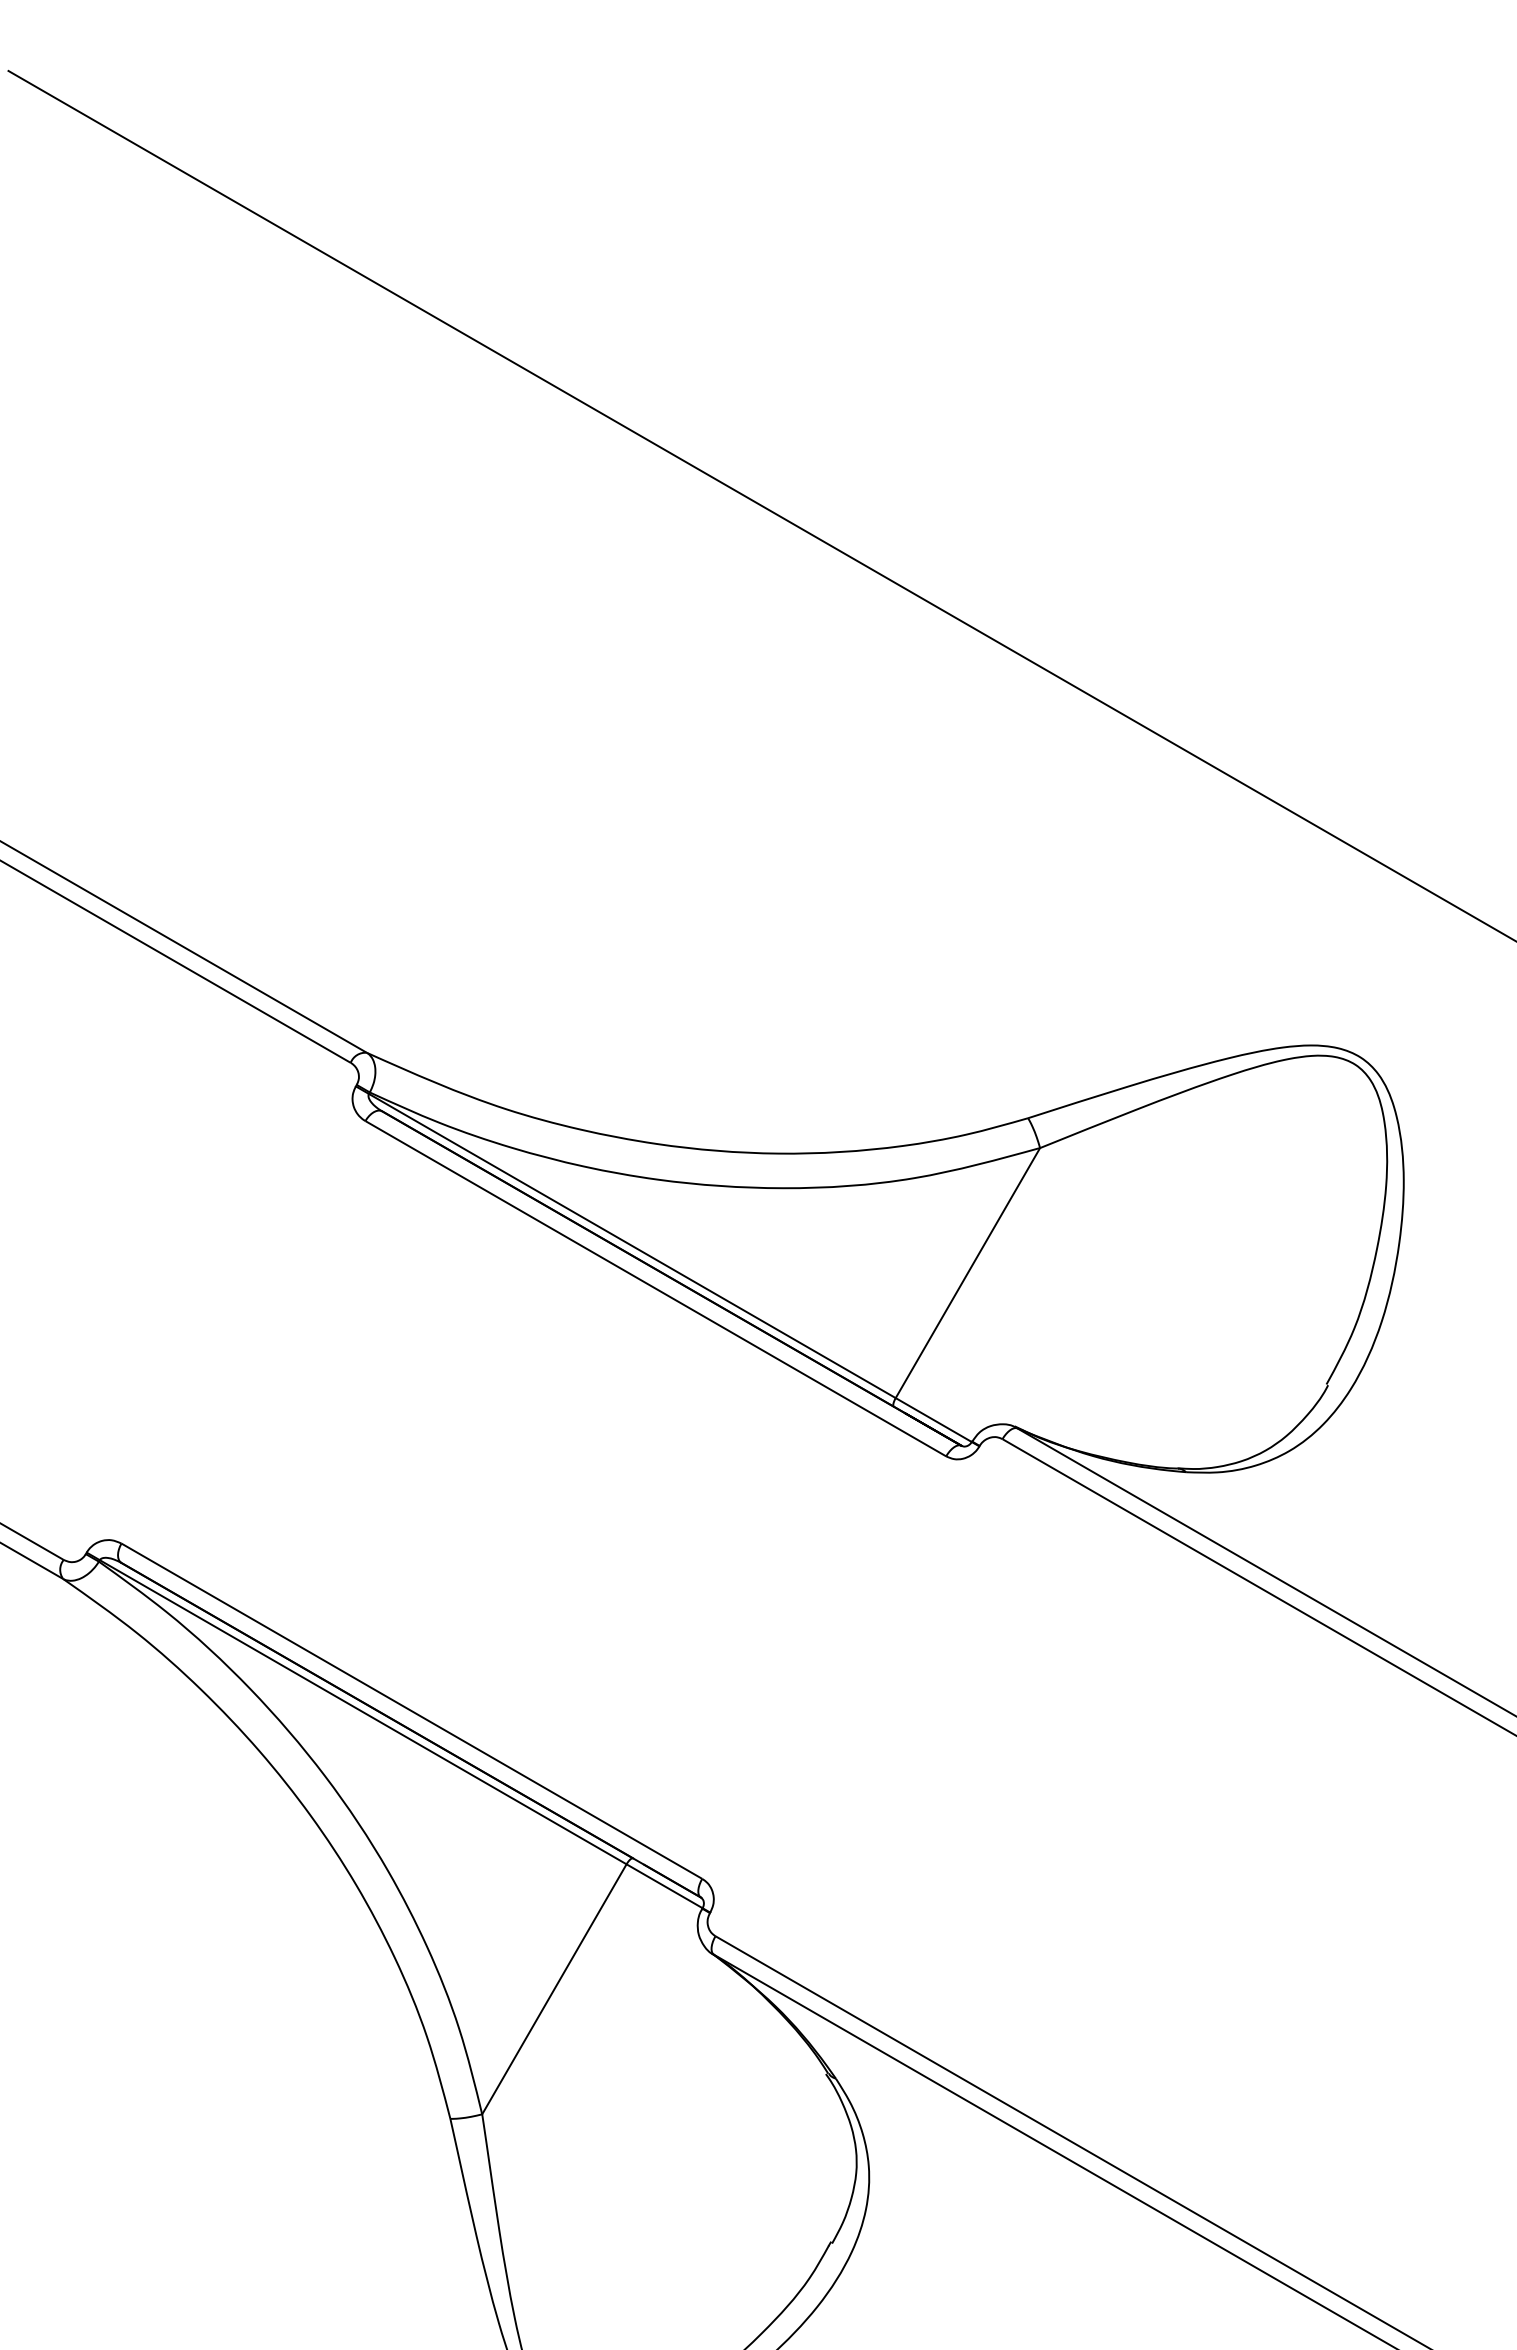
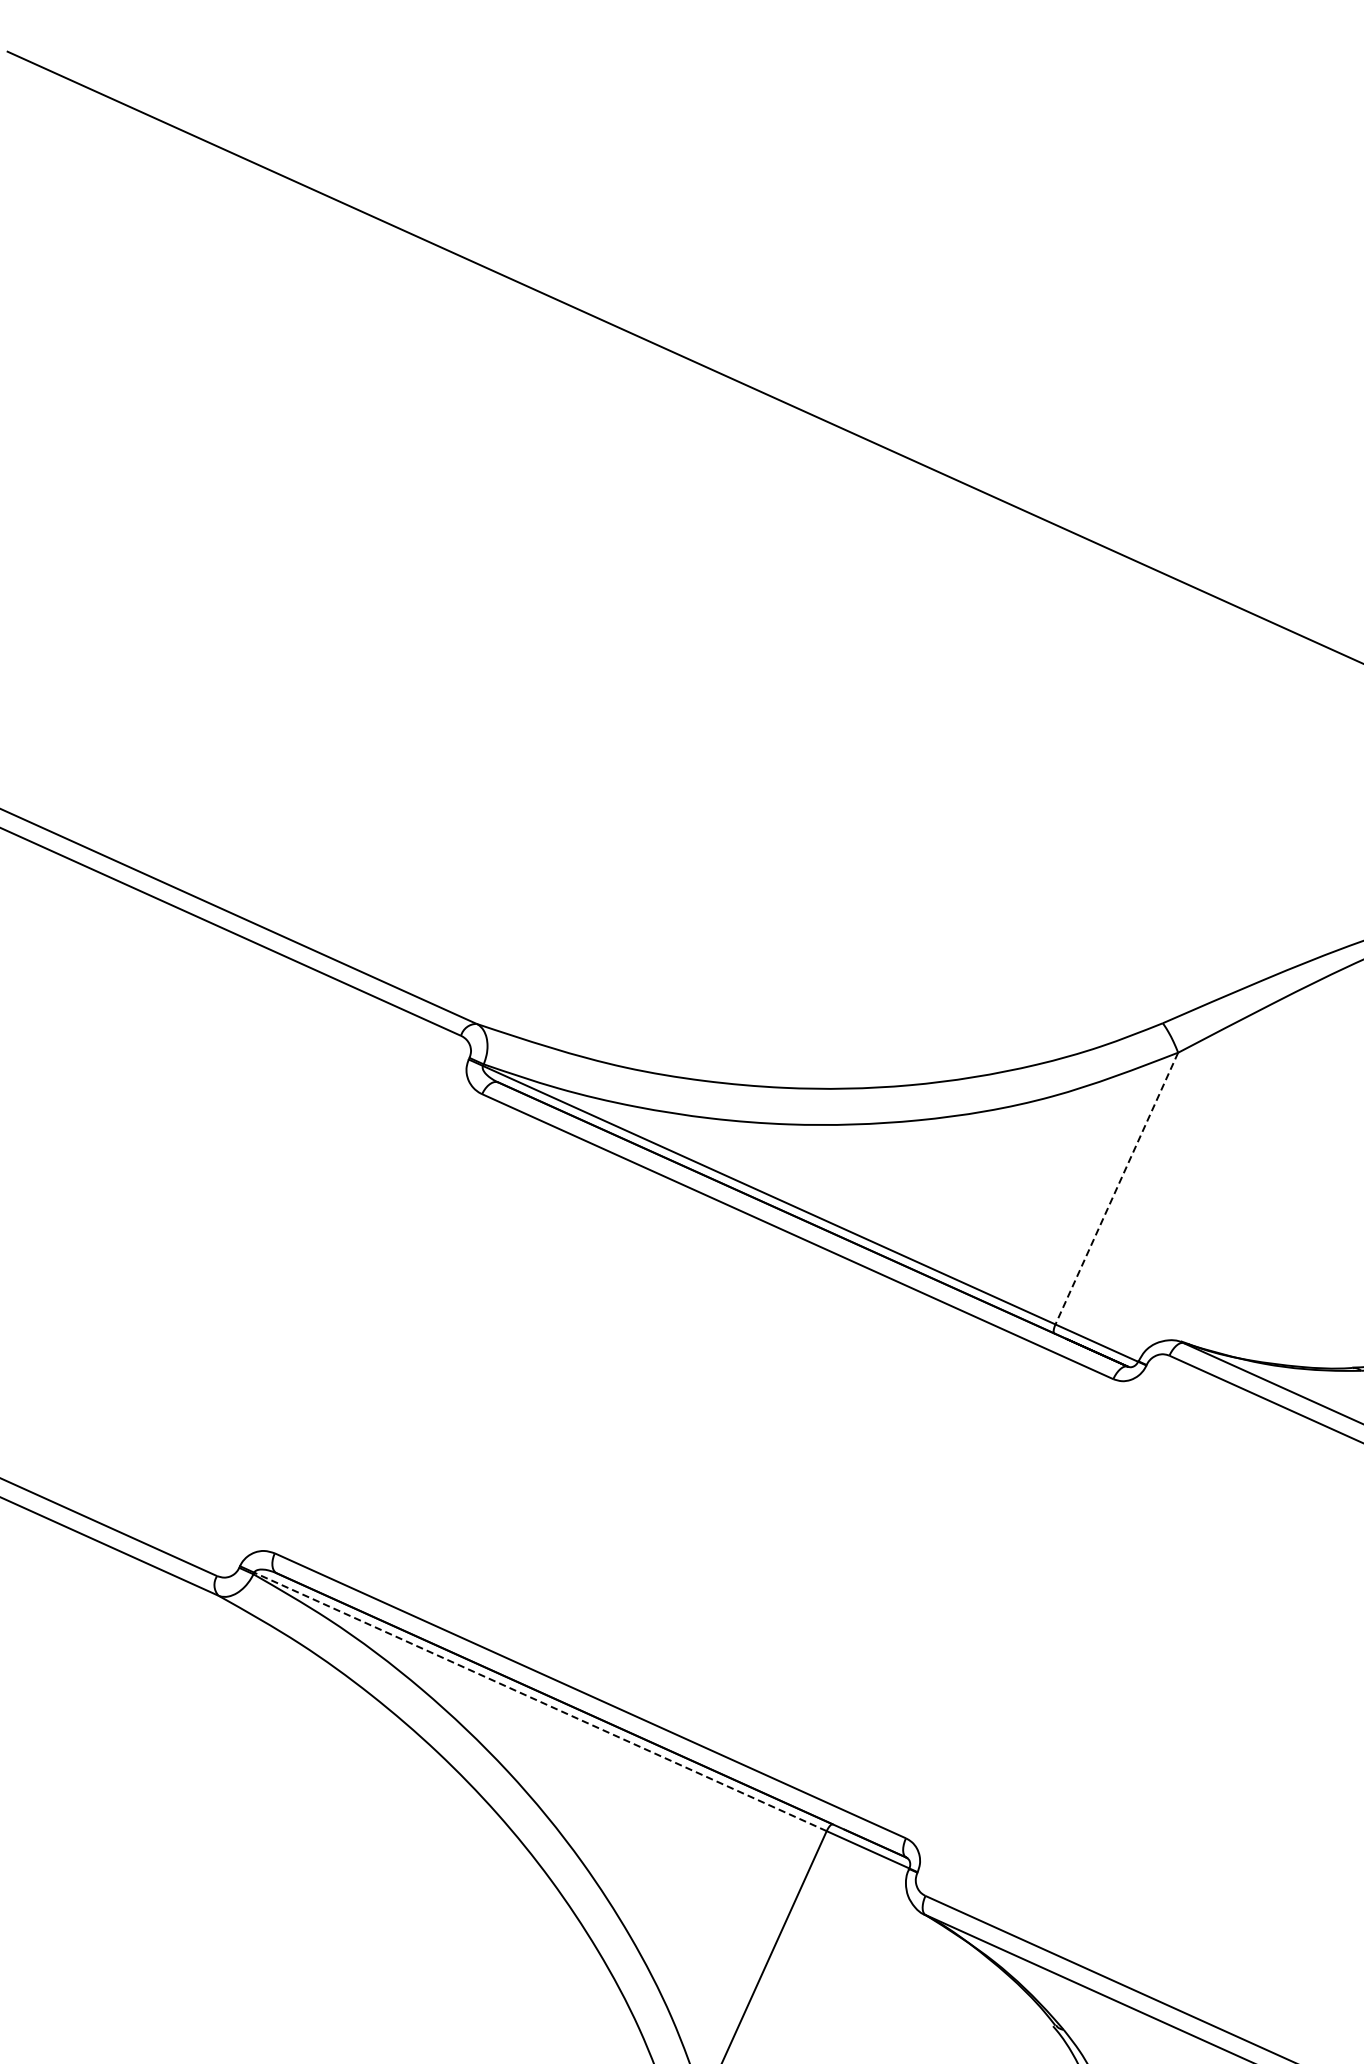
line: (967, 1273) -> (1116, 1189), solid -> dashed
line: (362, 1711) -> (539, 1701), solid -> dashed

